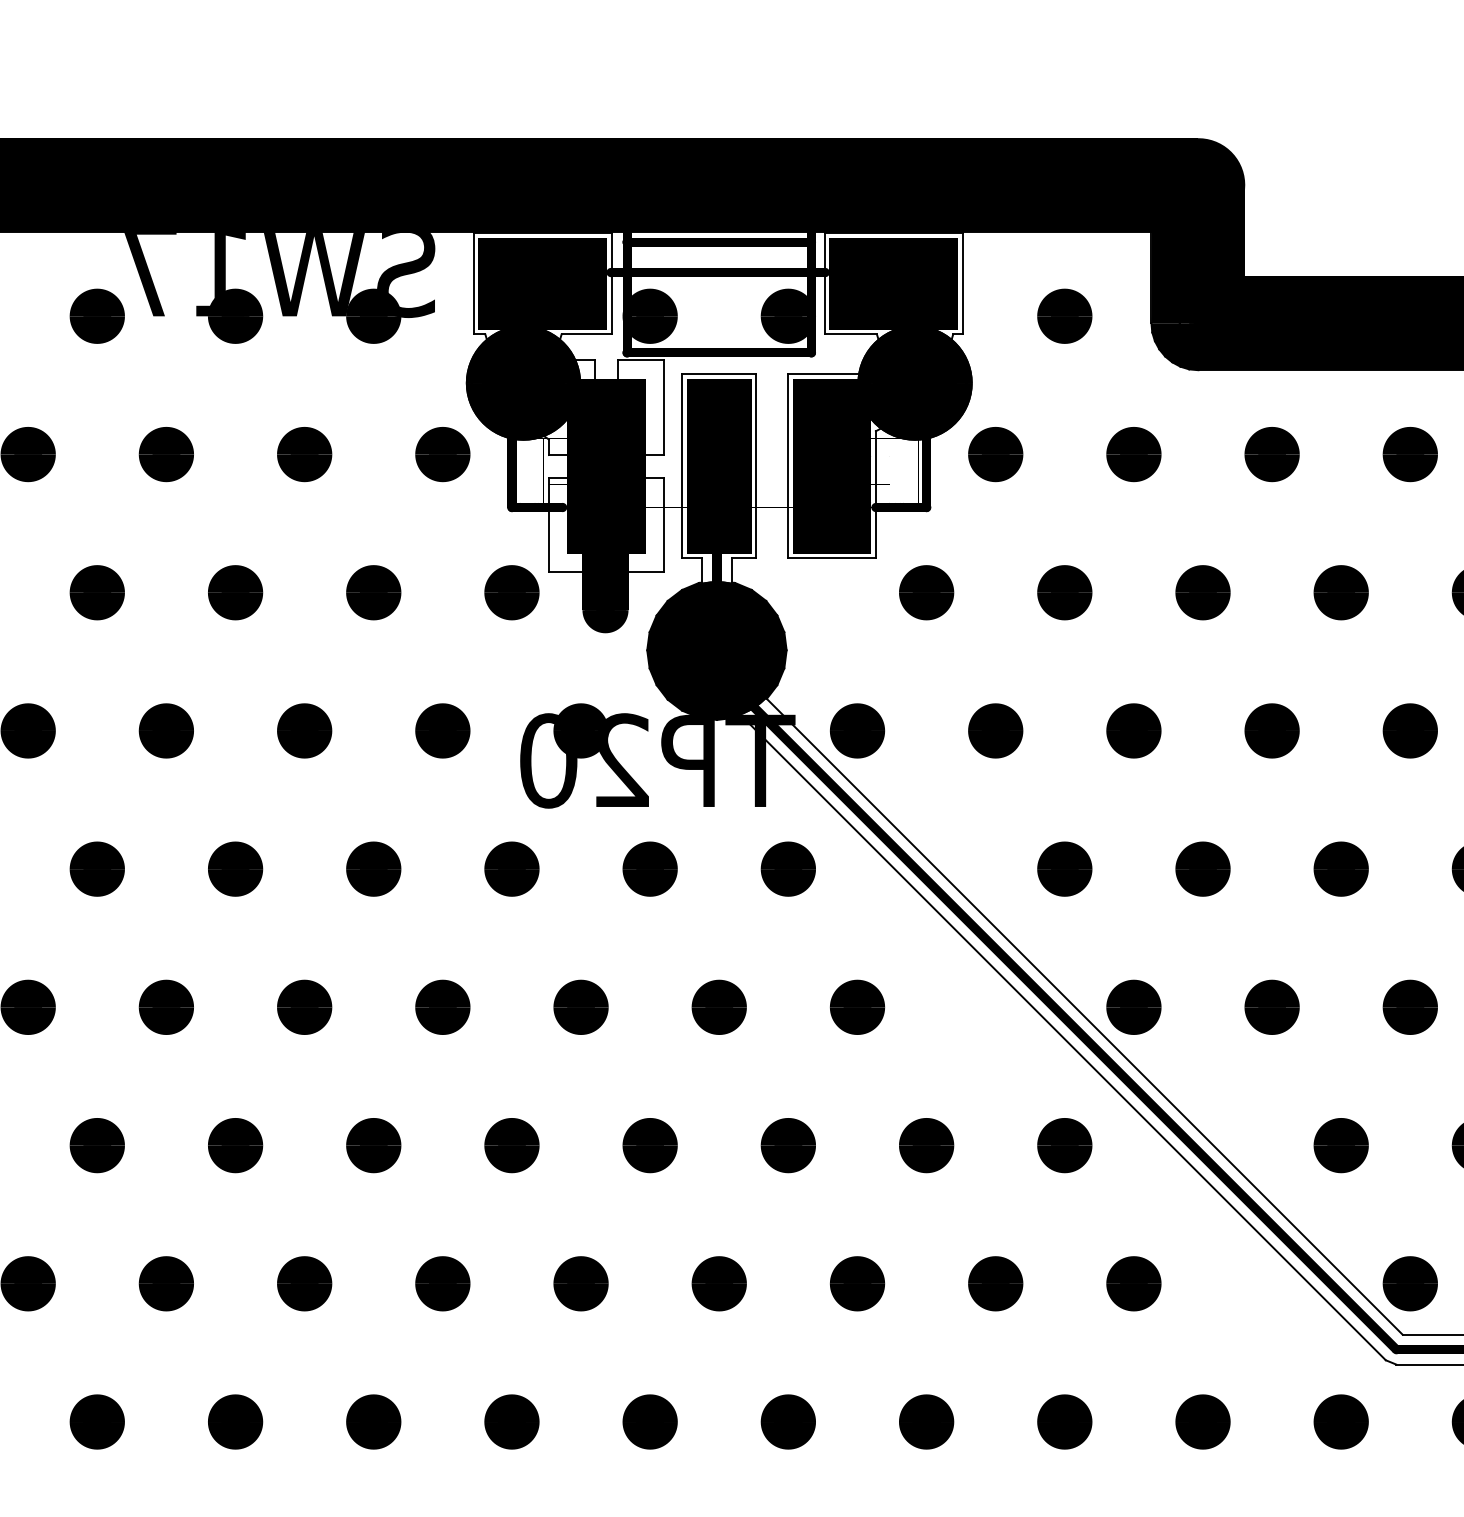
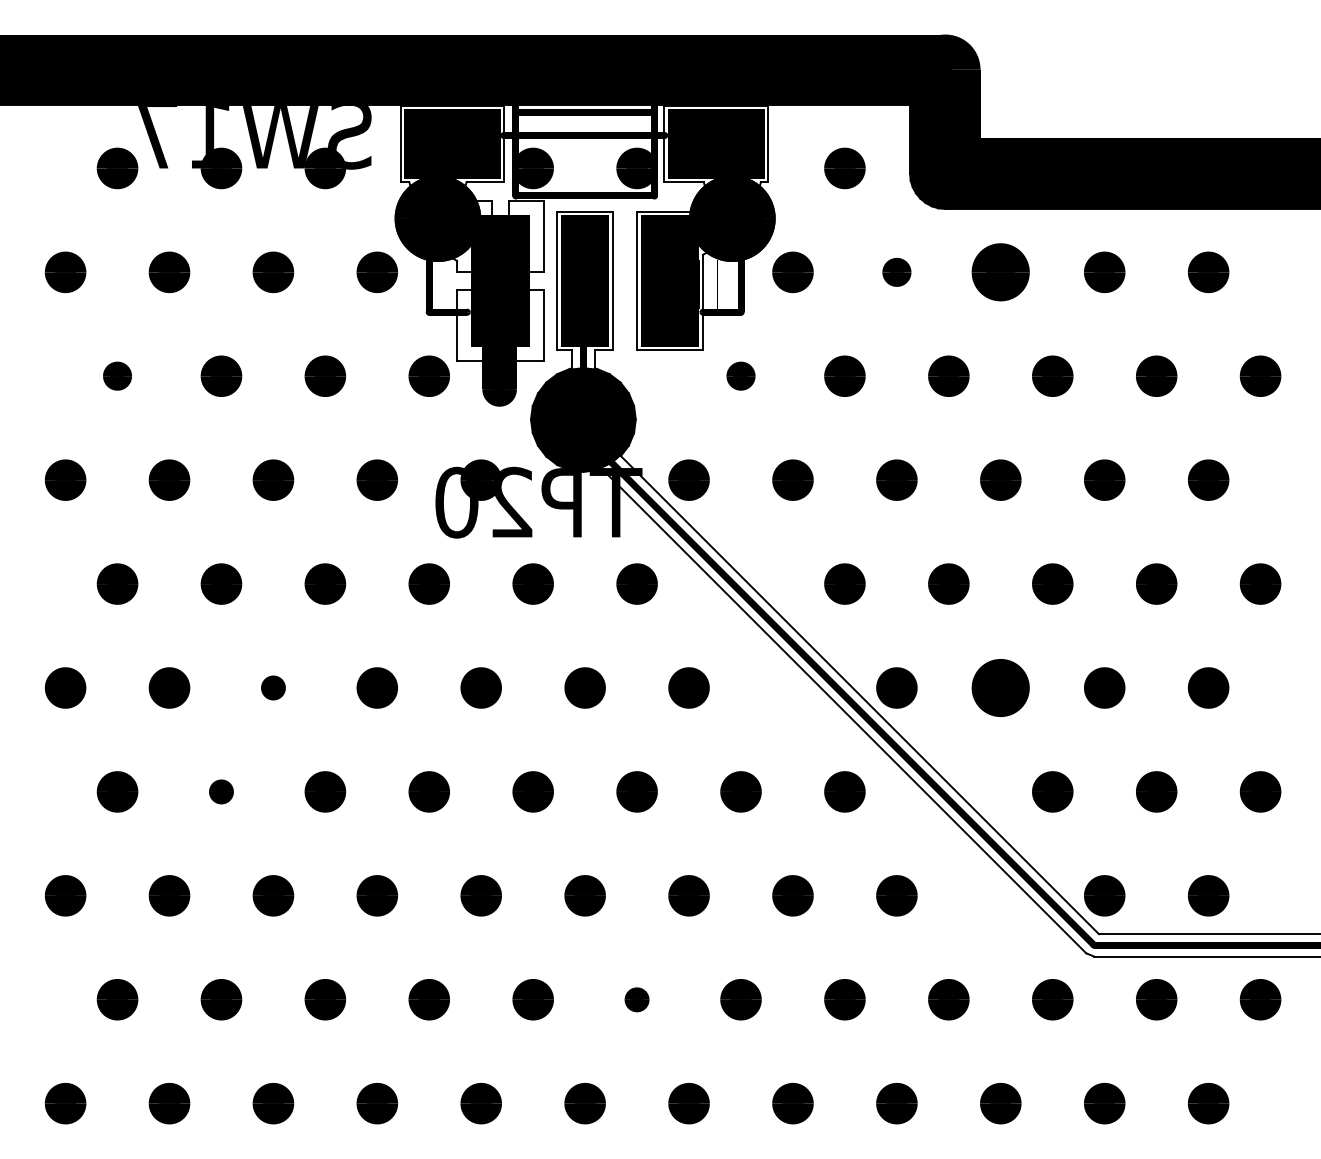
part: (1133, 454) -> (896, 272), size x0.7
part: (1271, 454) -> (1000, 272), size x1.4
part: (97, 591) -> (117, 375), size x0.7
part: (925, 591) -> (740, 375), size x0.7
part: (304, 1006) -> (273, 687), size x0.6
part: (1271, 1006) -> (1000, 687), size x1.4
part: (235, 1145) -> (221, 791), size x0.6
part: (787, 1421) -> (636, 999), size x0.6

